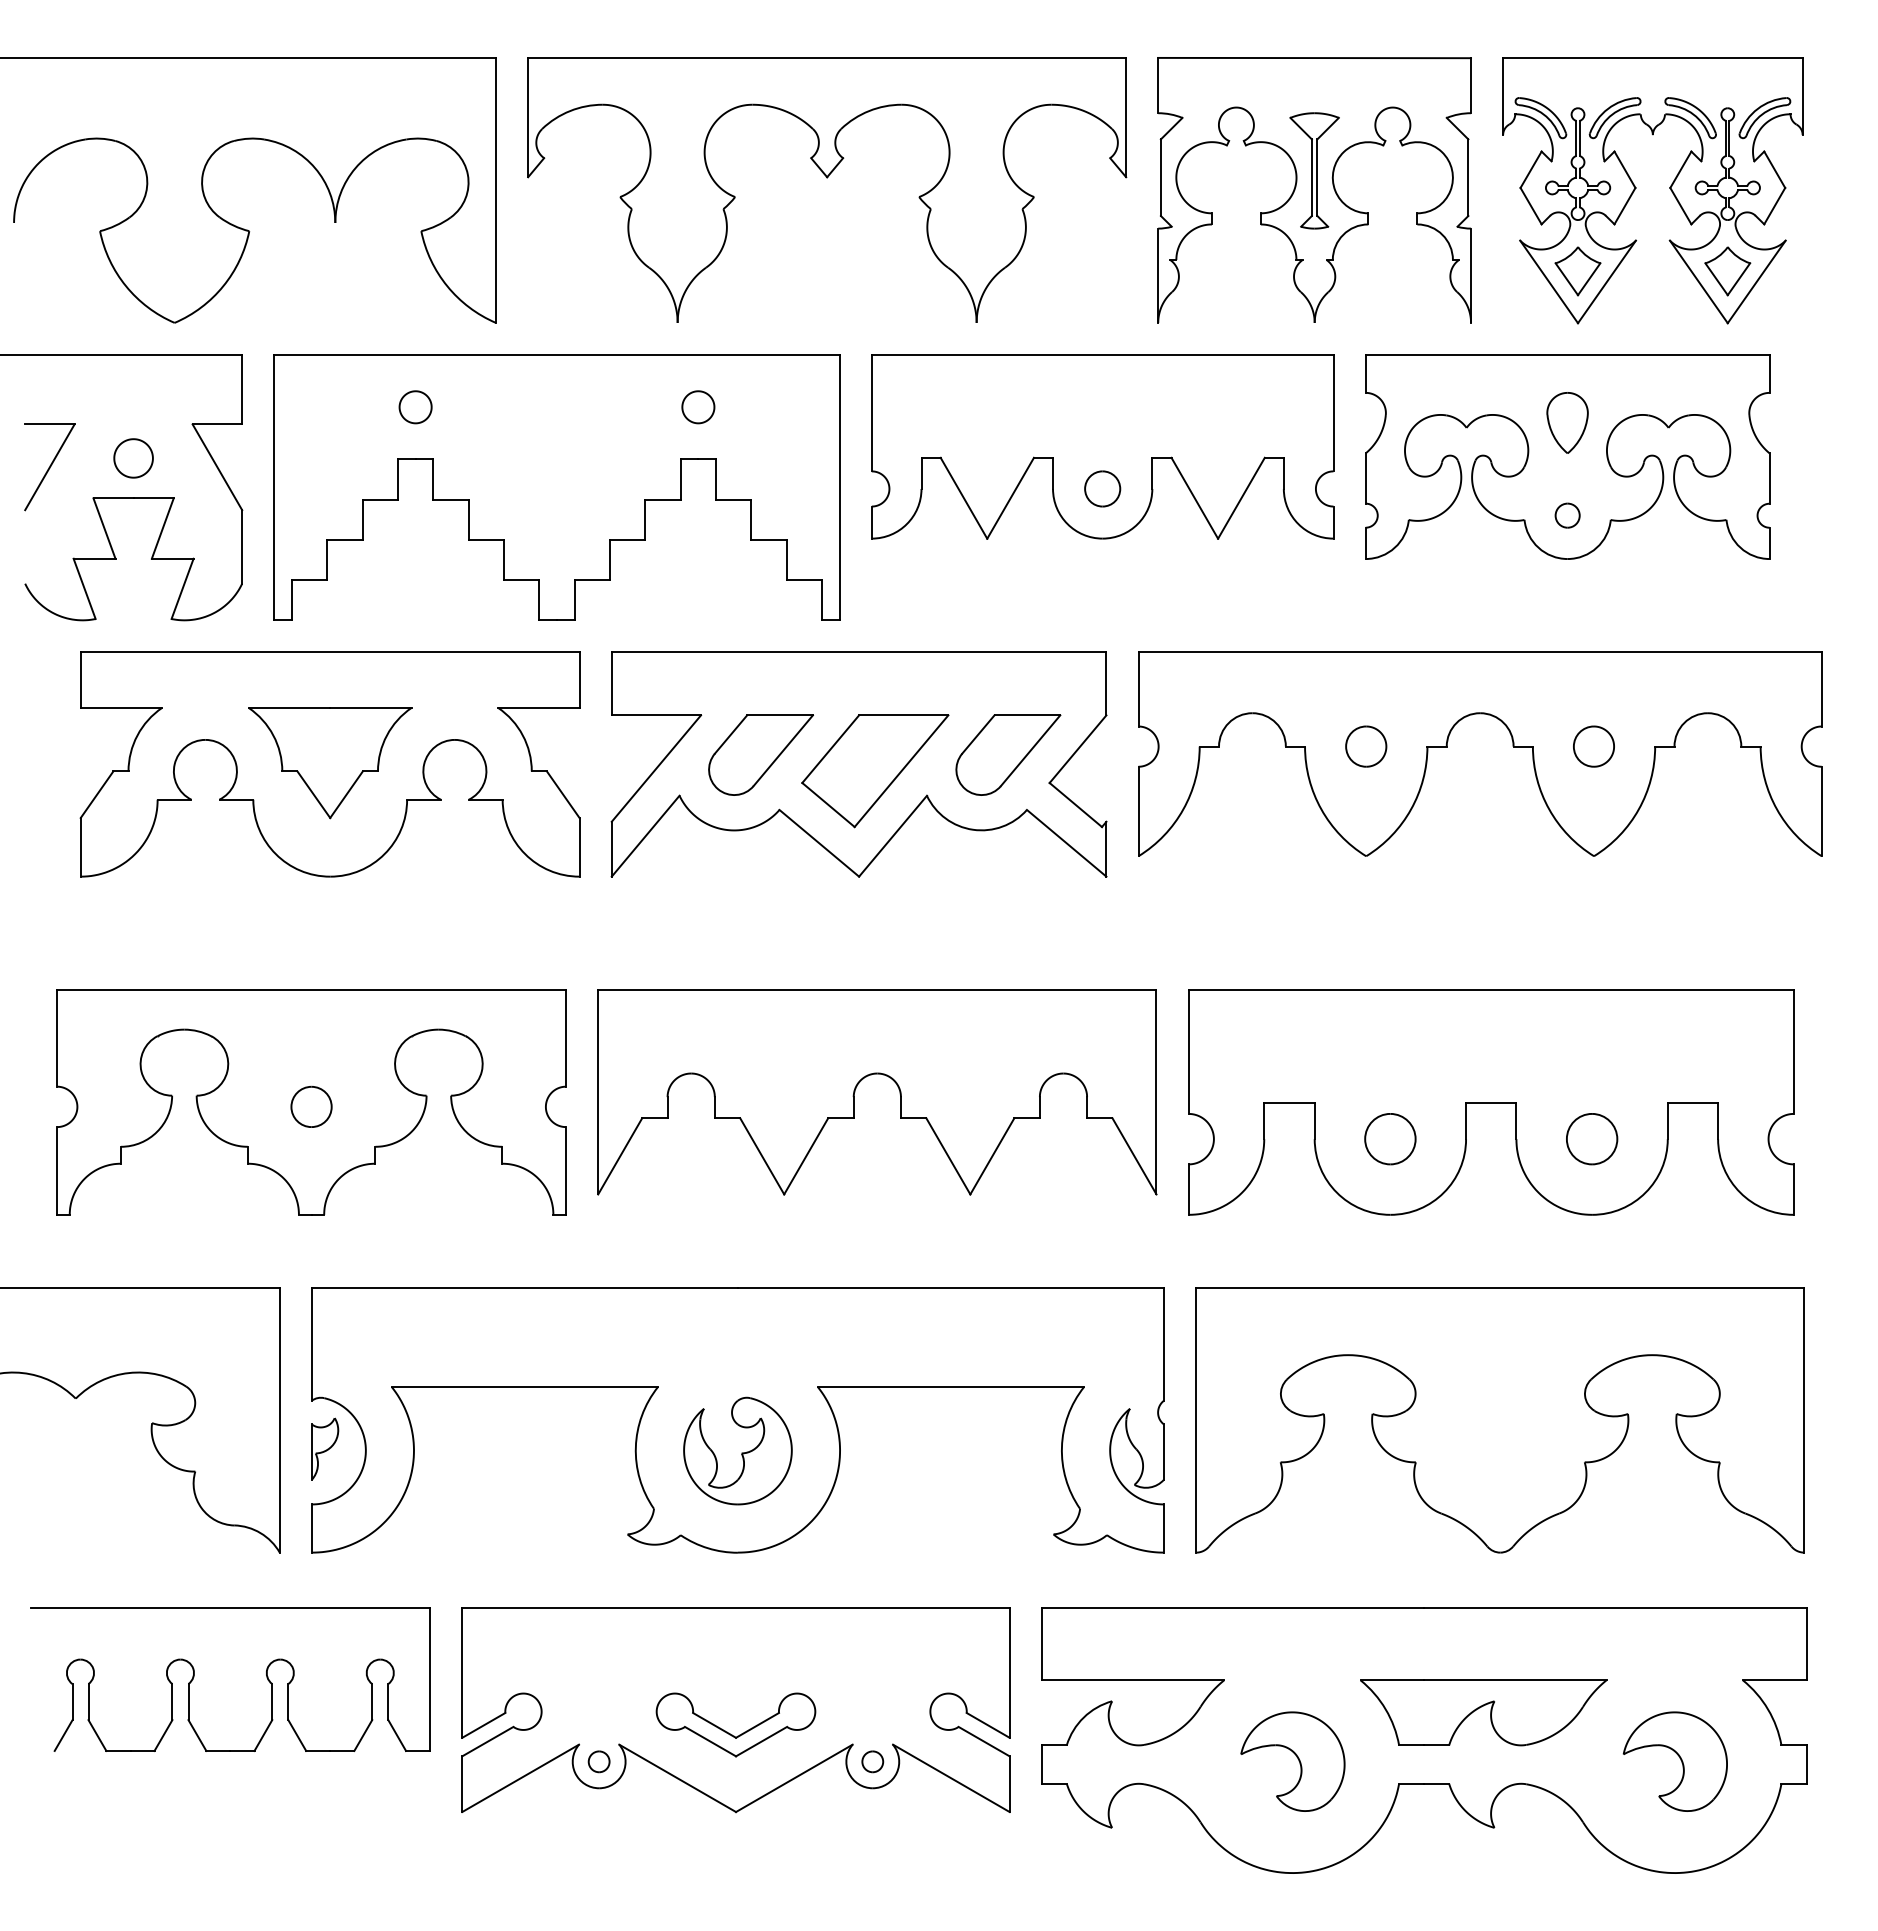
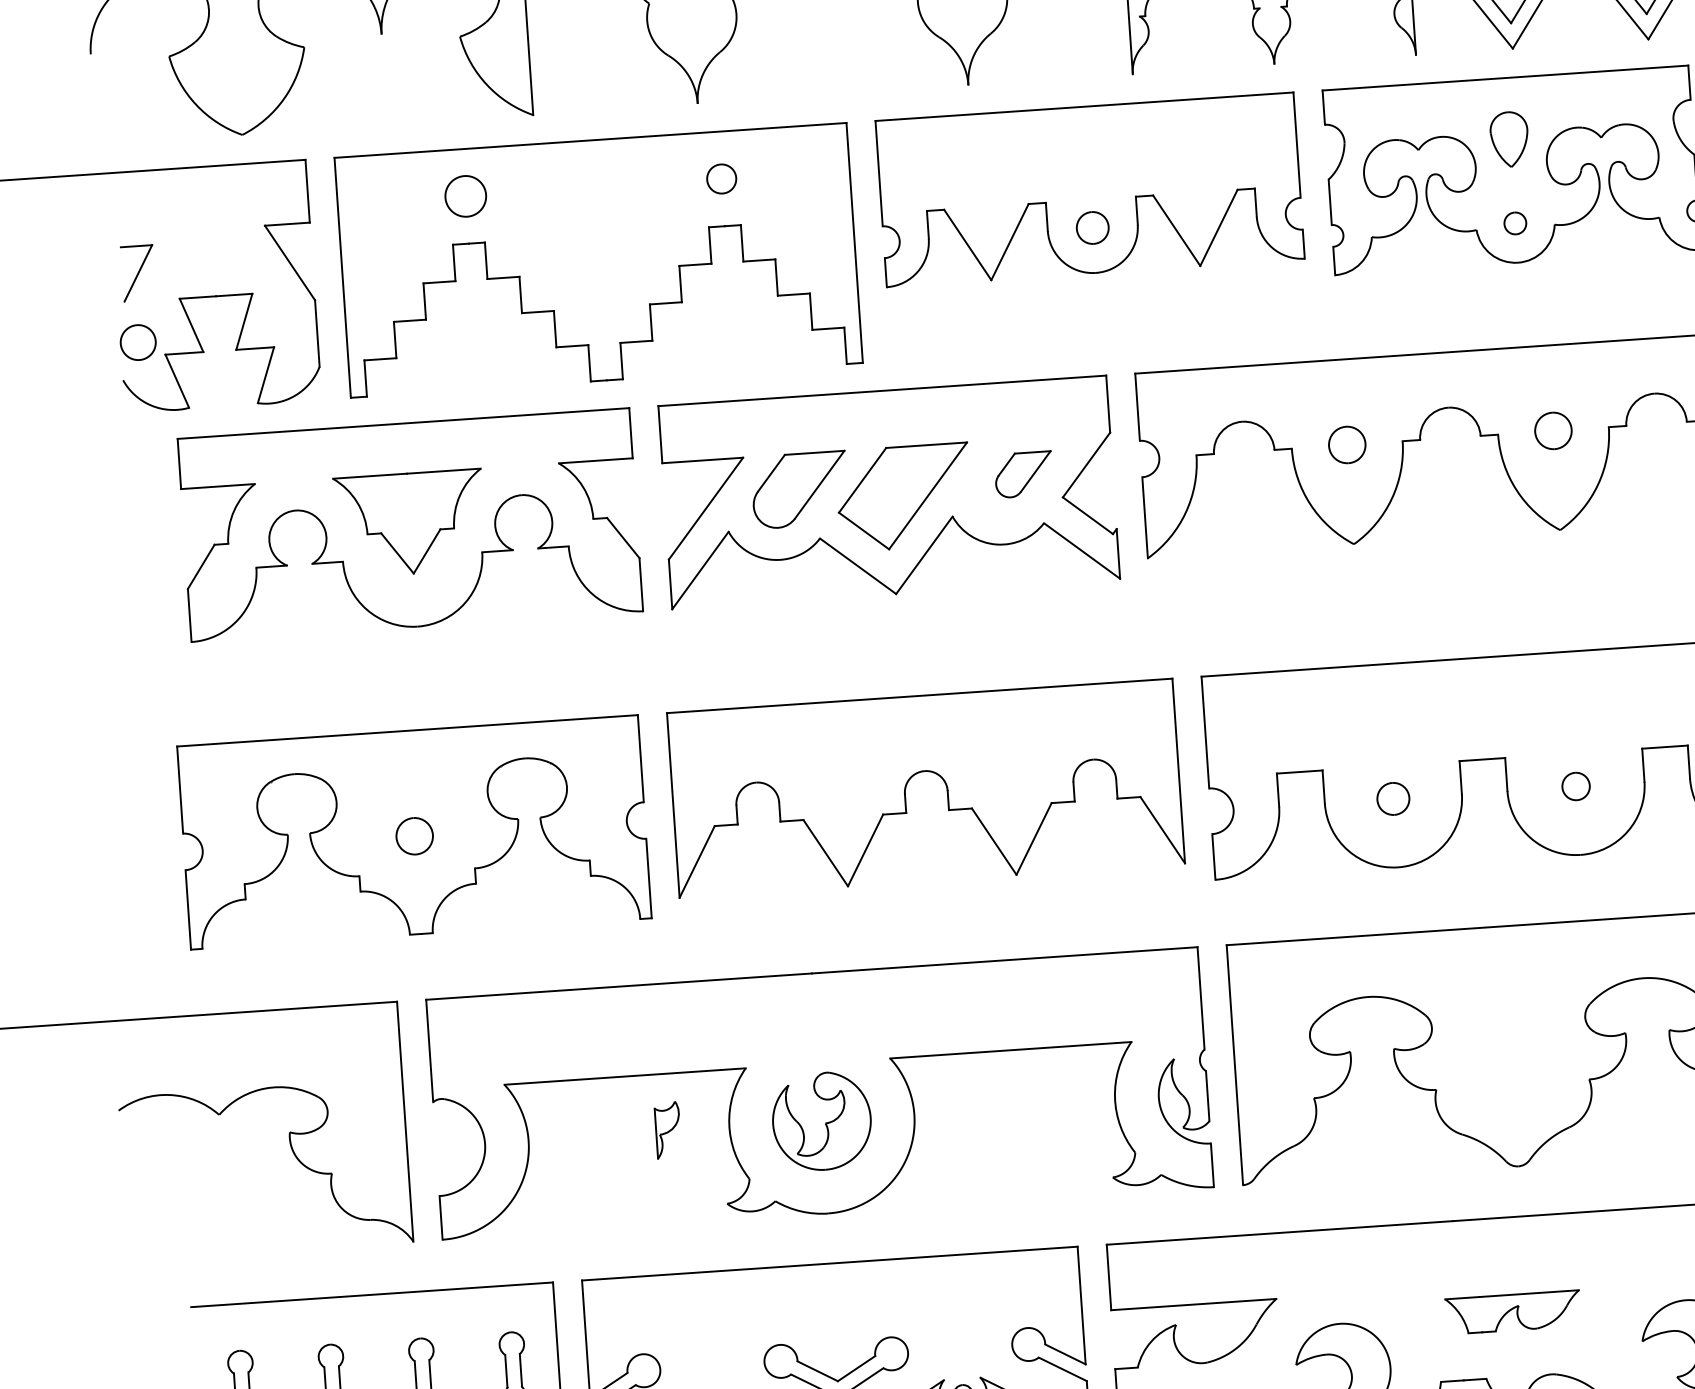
part: (415, 407) -> (465, 196), size x1.4
part: (133, 458) -> (138, 342), moved
part: (49, 467) -> (138, 273), size x0.7
part: (1008, 754) -> (1023, 474), size x0.6
part: (1390, 1139) -> (1393, 799), size x0.7
part: (1592, 1139) -> (1576, 786), size x0.6
part: (325, 1448) -> (668, 1129), moved
part: (1483, 1712) -> (1513, 1312), size x0.6

